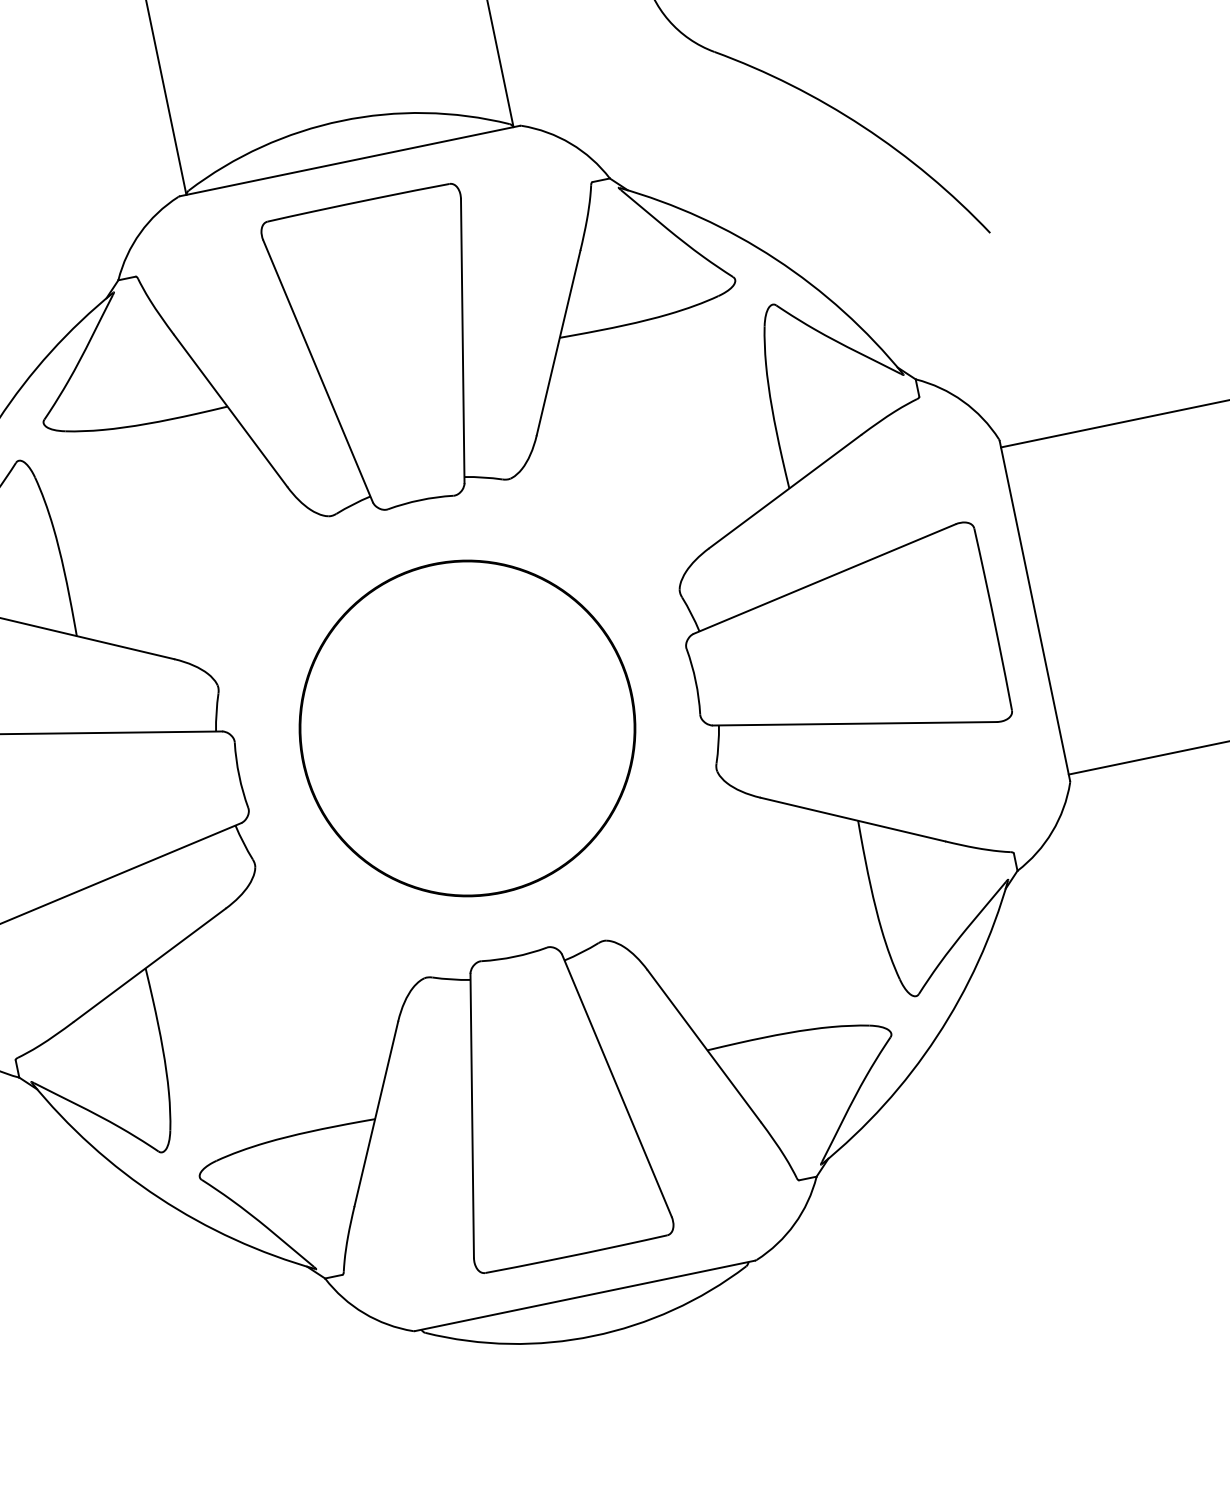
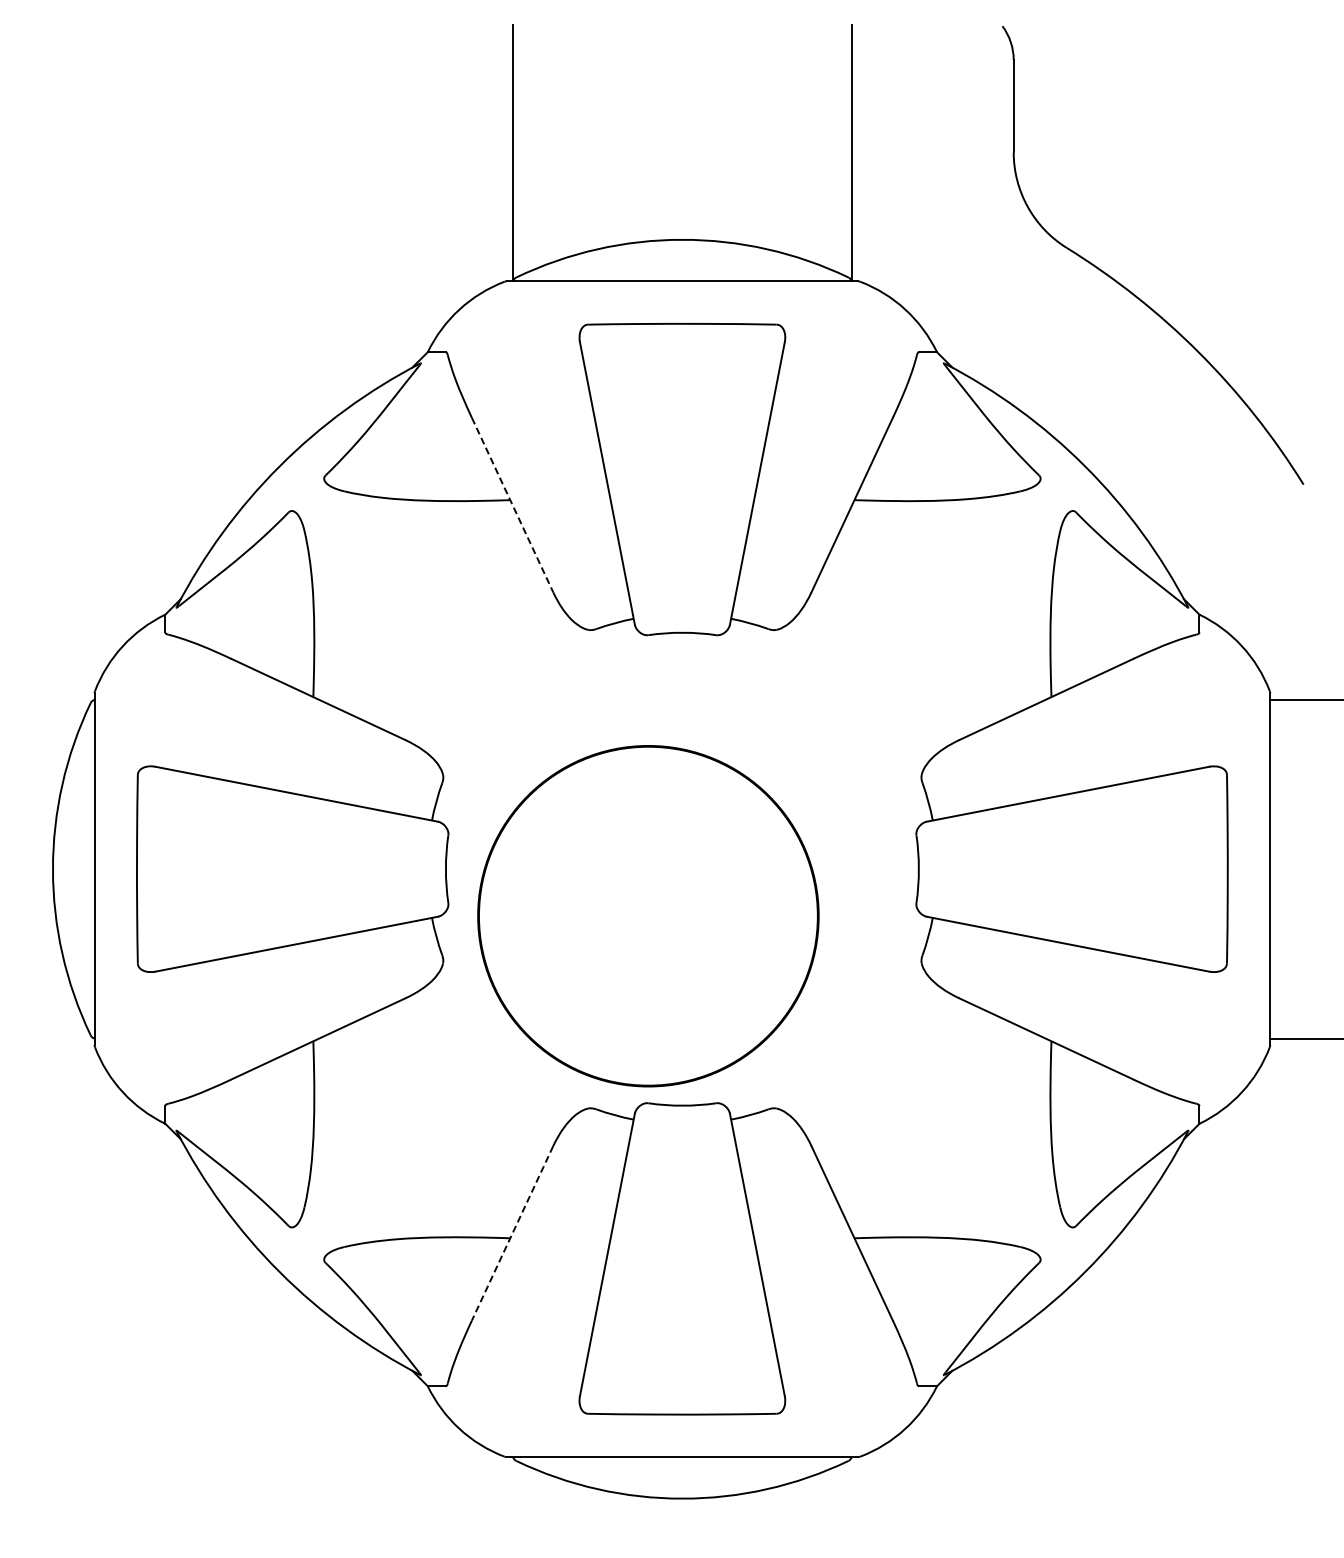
line: (230, 411) -> (512, 505), solid -> dashed
circle: (467, 728) -> (648, 916), moved
line: (376, 1114) -> (512, 1233), solid -> dashed

